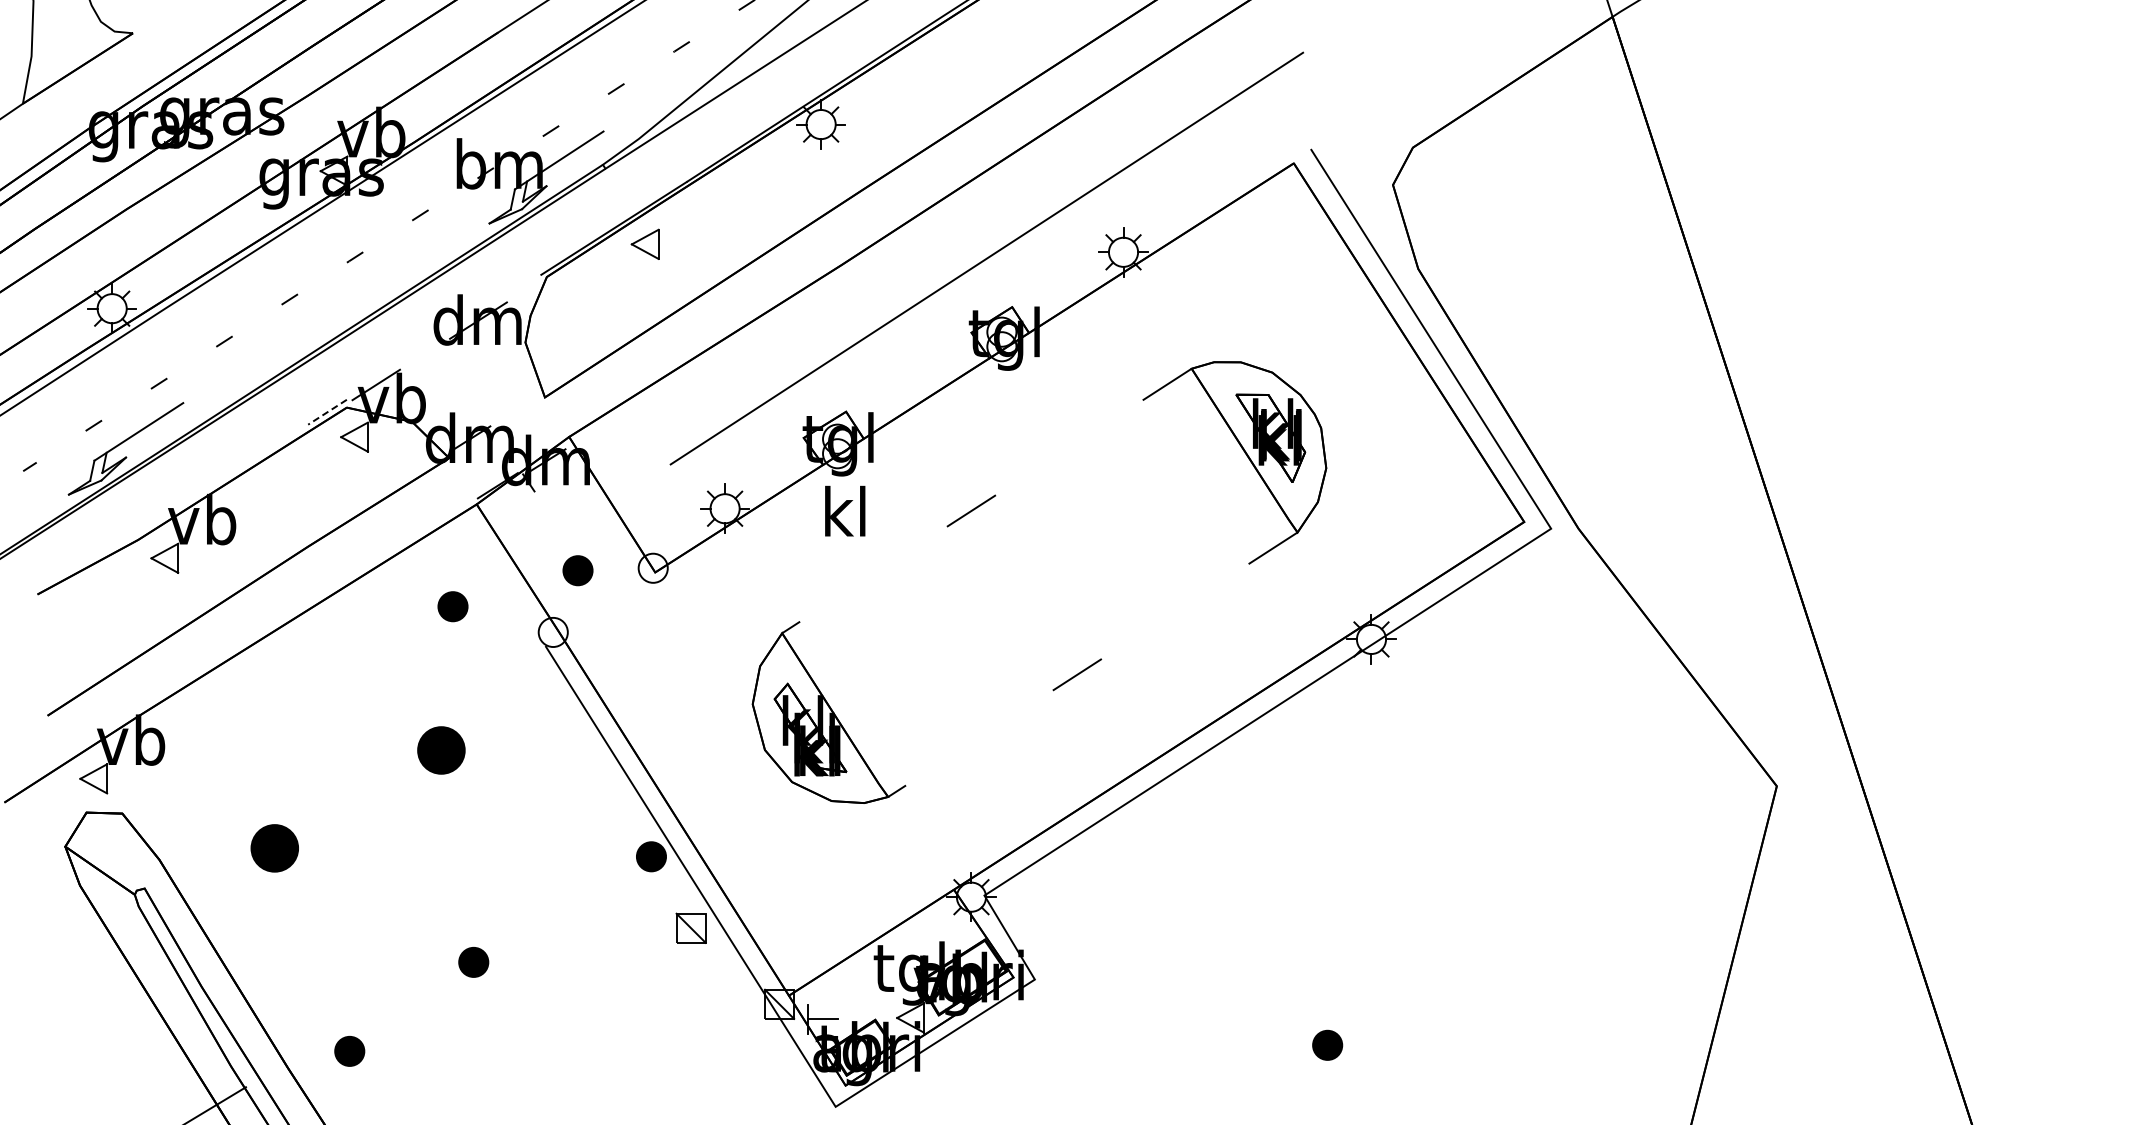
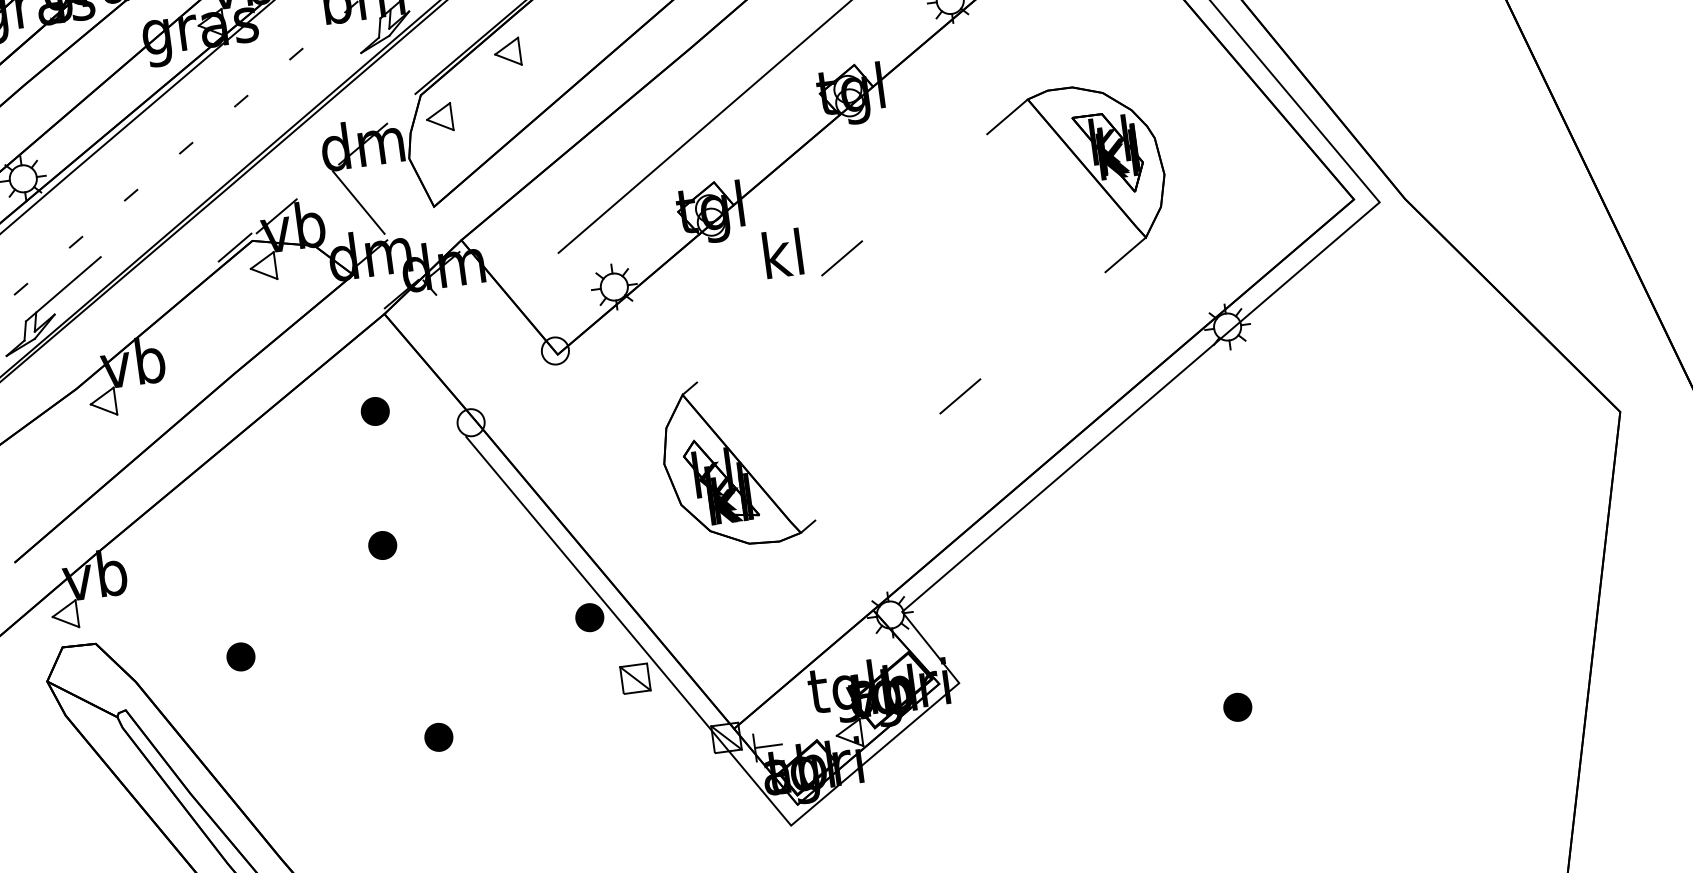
part: (563, 303) -> (439, 117), added
line: (465, 382) -> (358, 202), added
line: (327, 412) -> (235, 247), dashed -> solid
text: (845, 510) -> (783, 252), moved
part: (577, 570) -> (485, 362), removed
part: (441, 749) -> (382, 544), size x0.62
part: (274, 848) -> (240, 657), size x0.62
part: (349, 1051) -> (335, 835), removed

